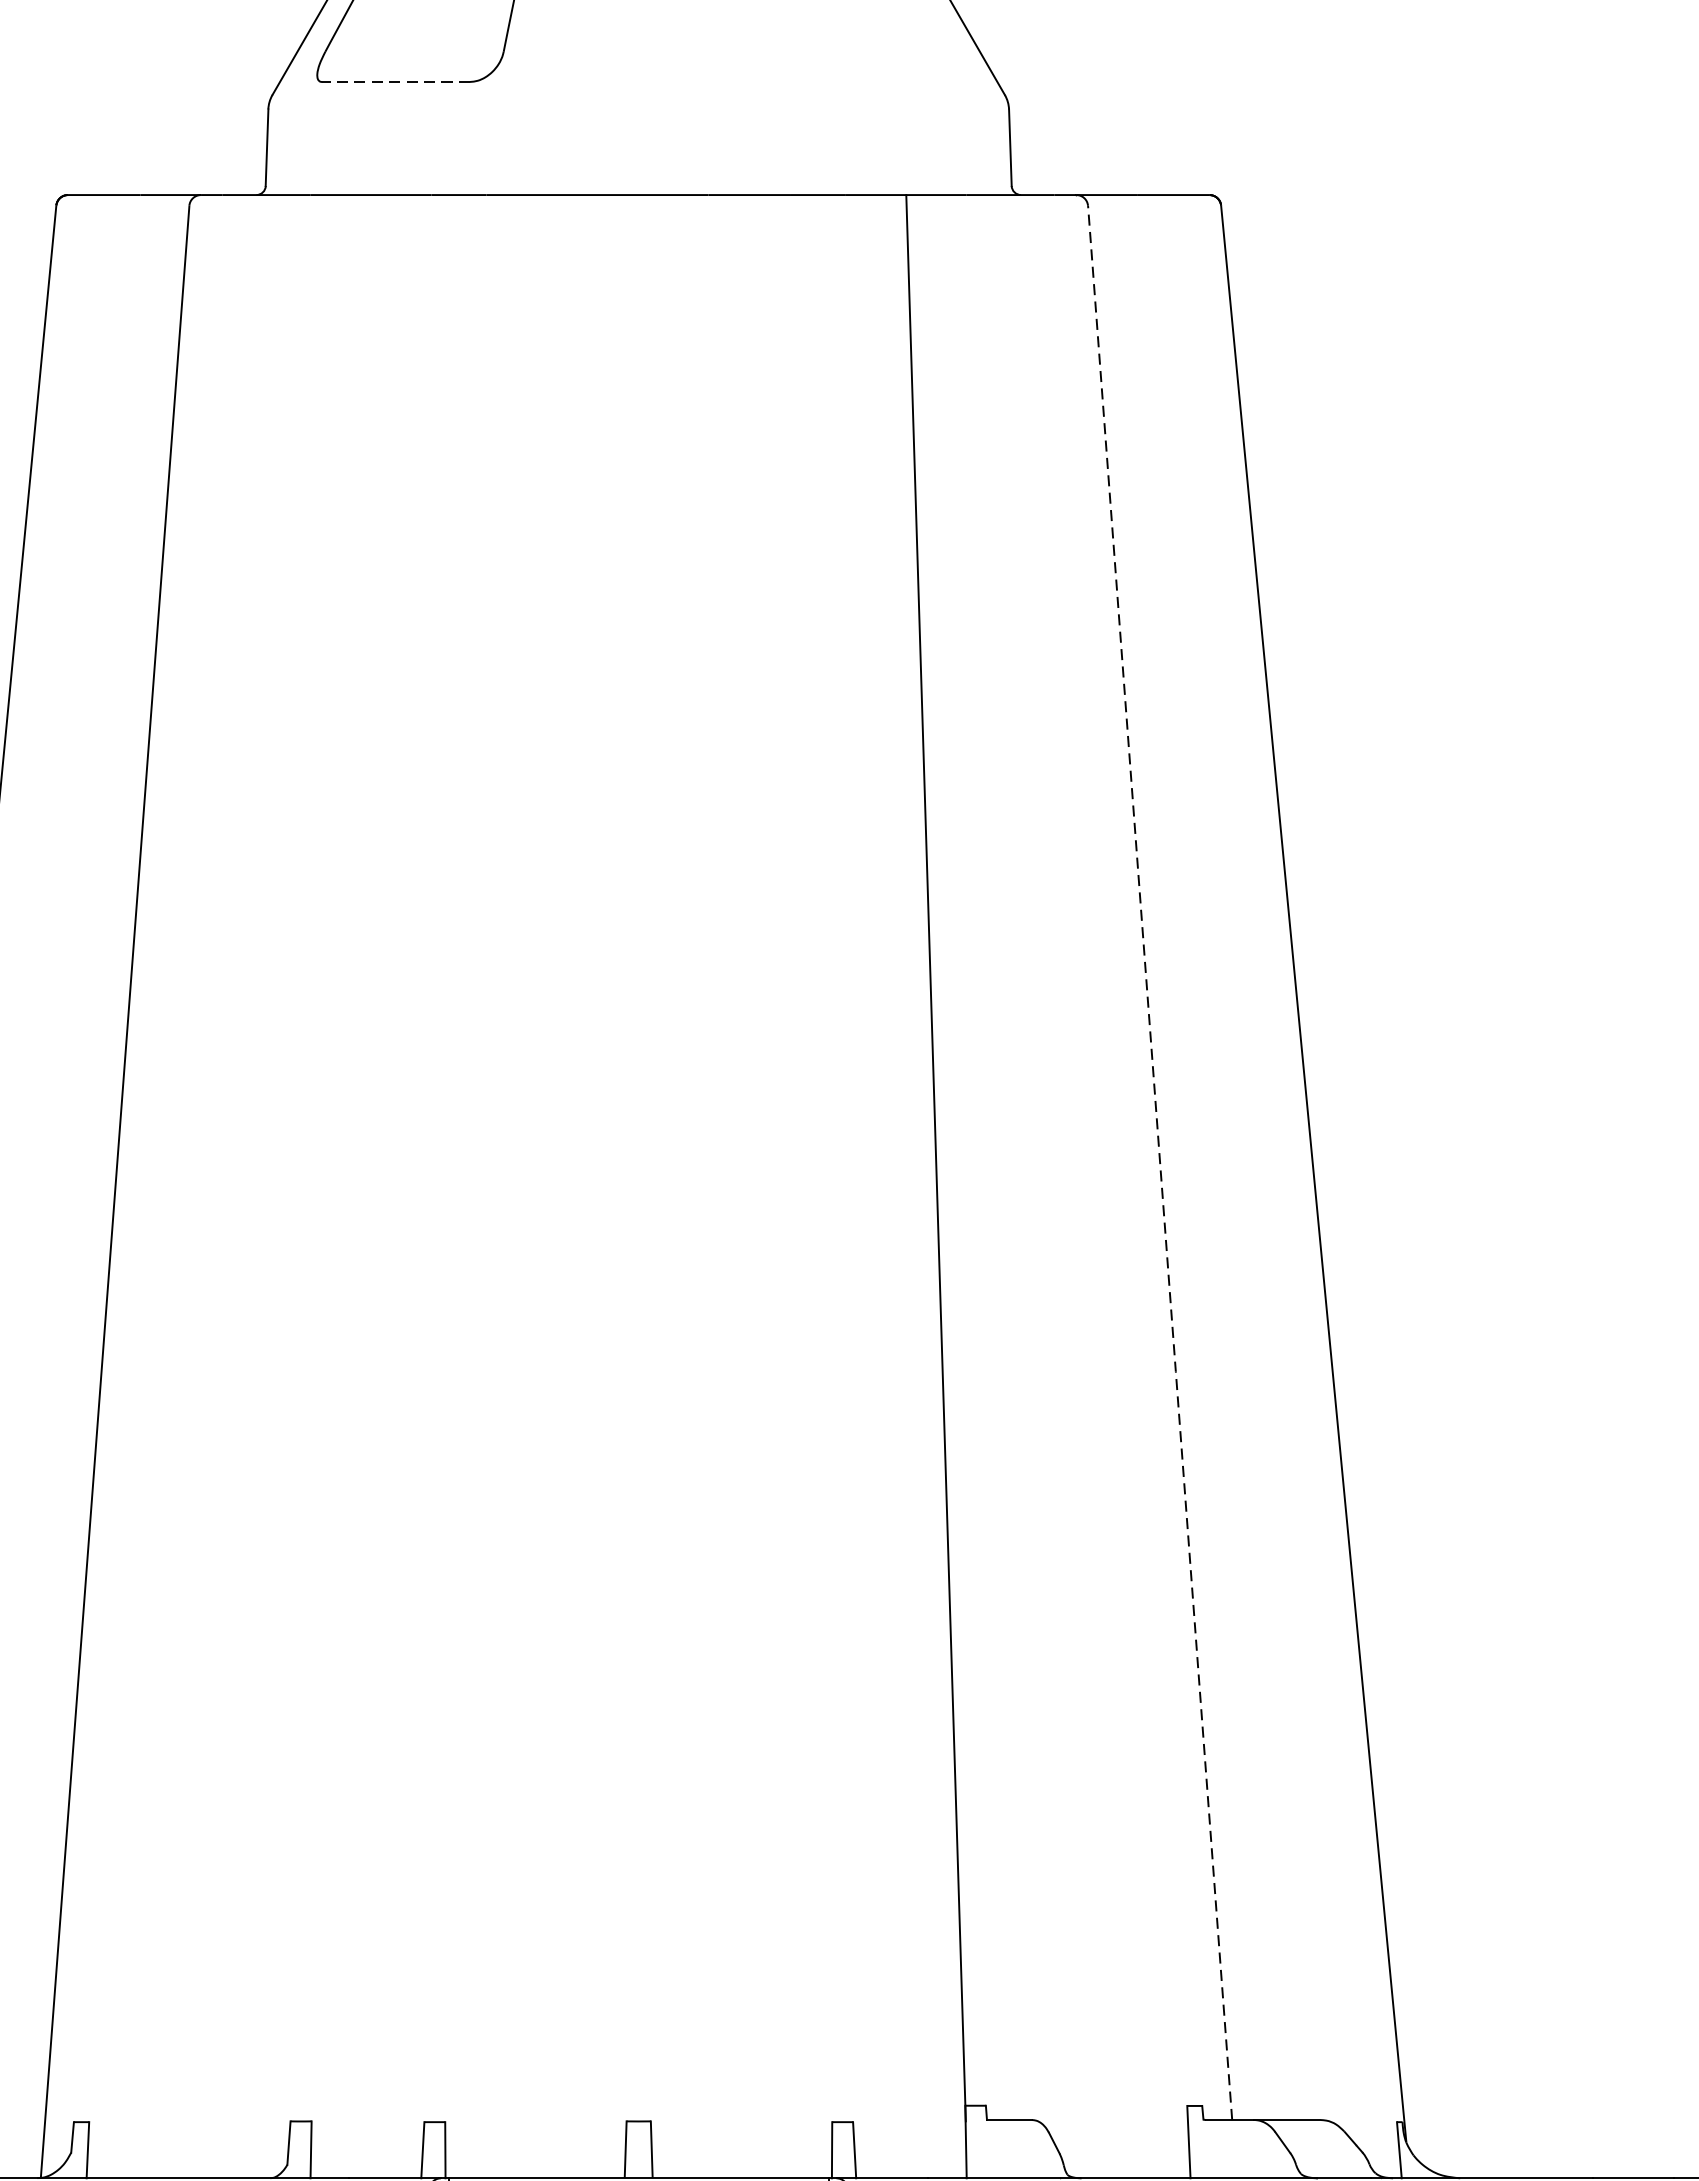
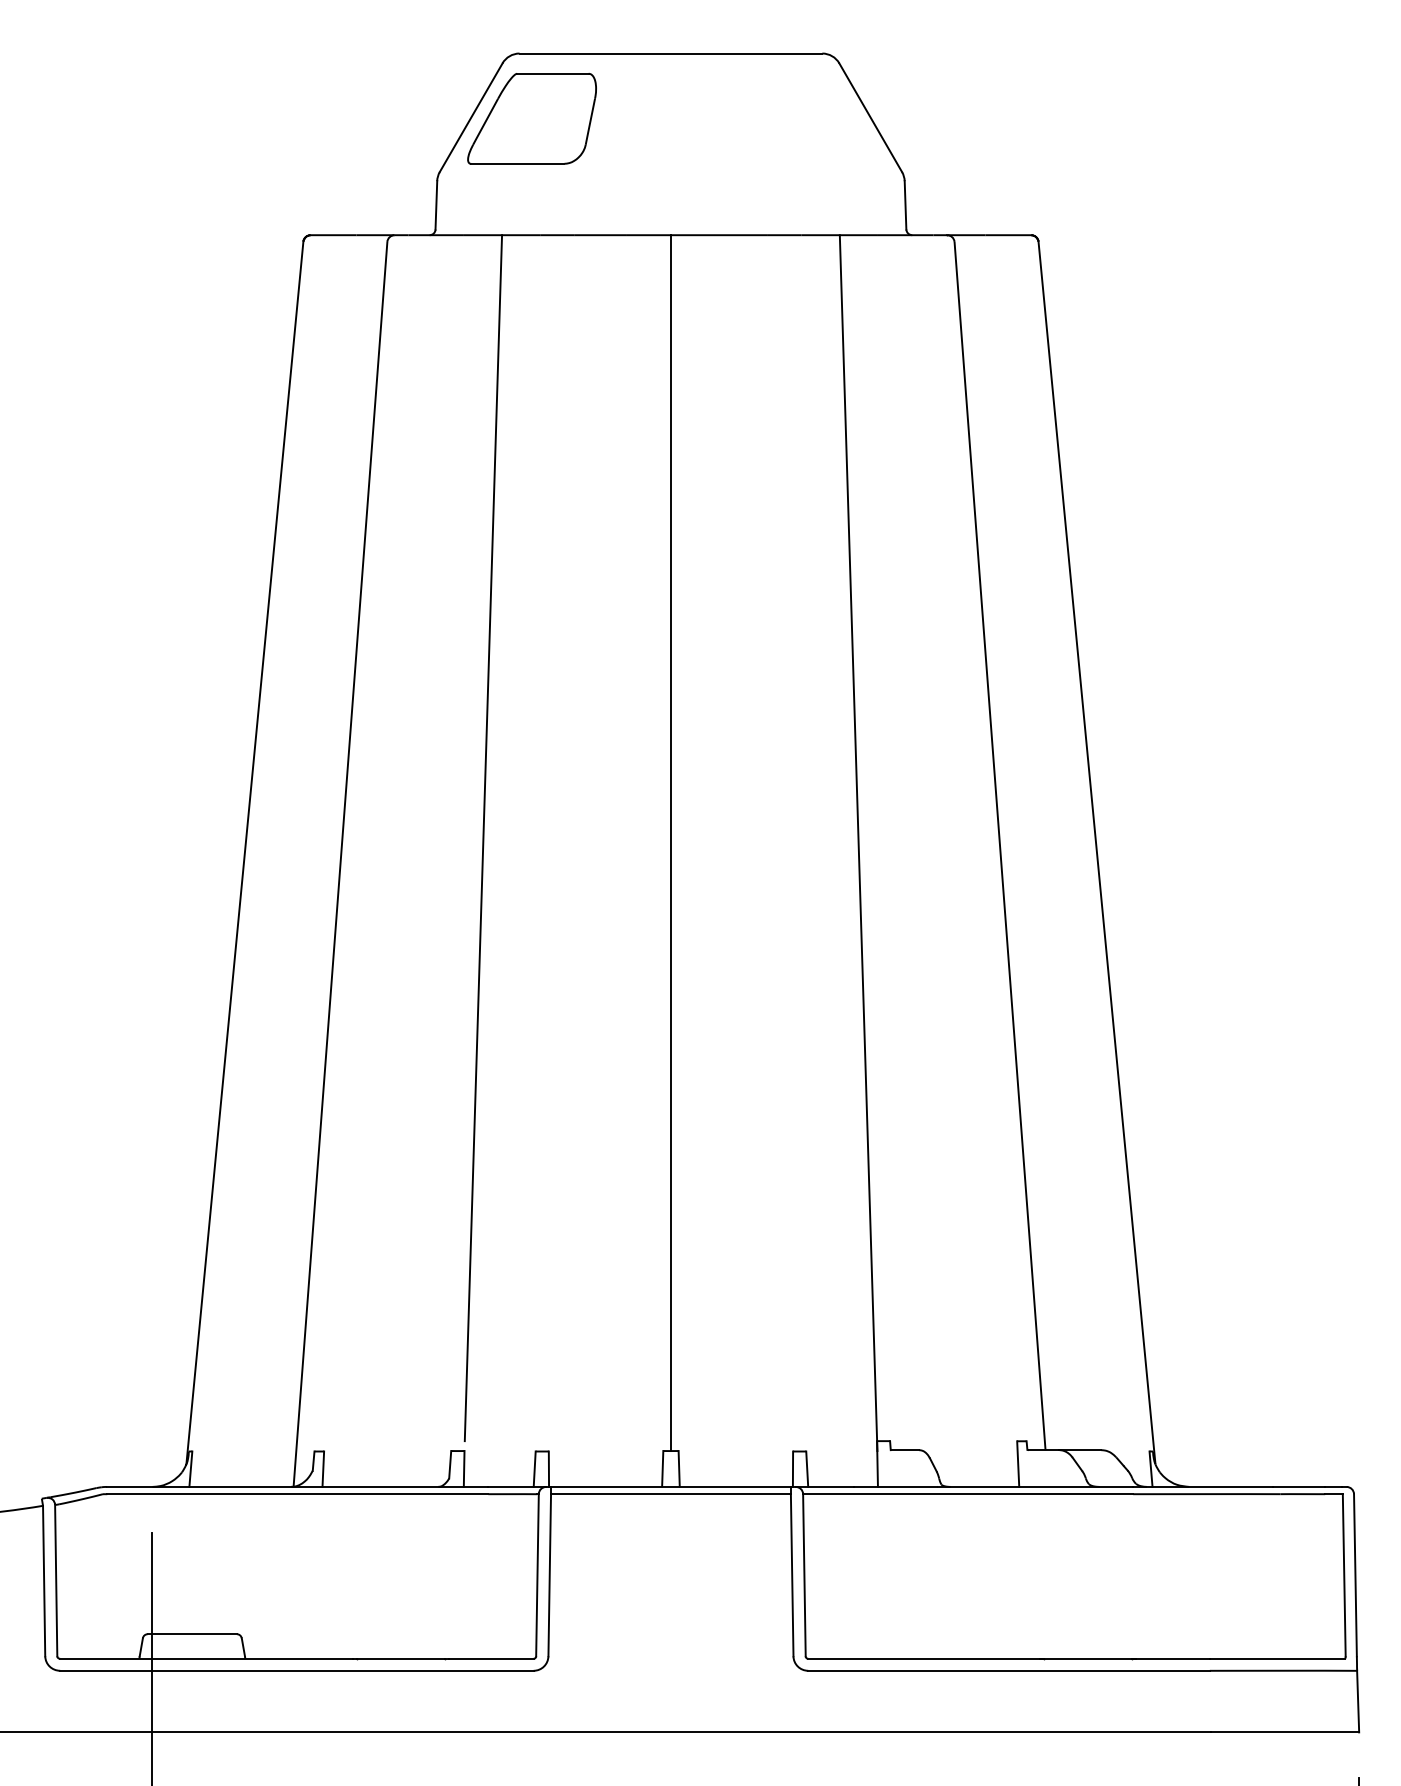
line: (395, 81) -> (517, 163), dashed -> solid
line: (341, 1150) -> (483, 838), added
line: (637, 1158) -> (670, 843), added
line: (1160, 1163) -> (1000, 846), dashed -> solid

